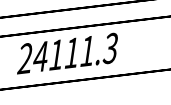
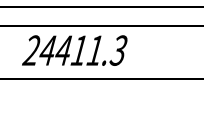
text: (55, 54) -> (62, 50), 24111.3 -> 24411.3

